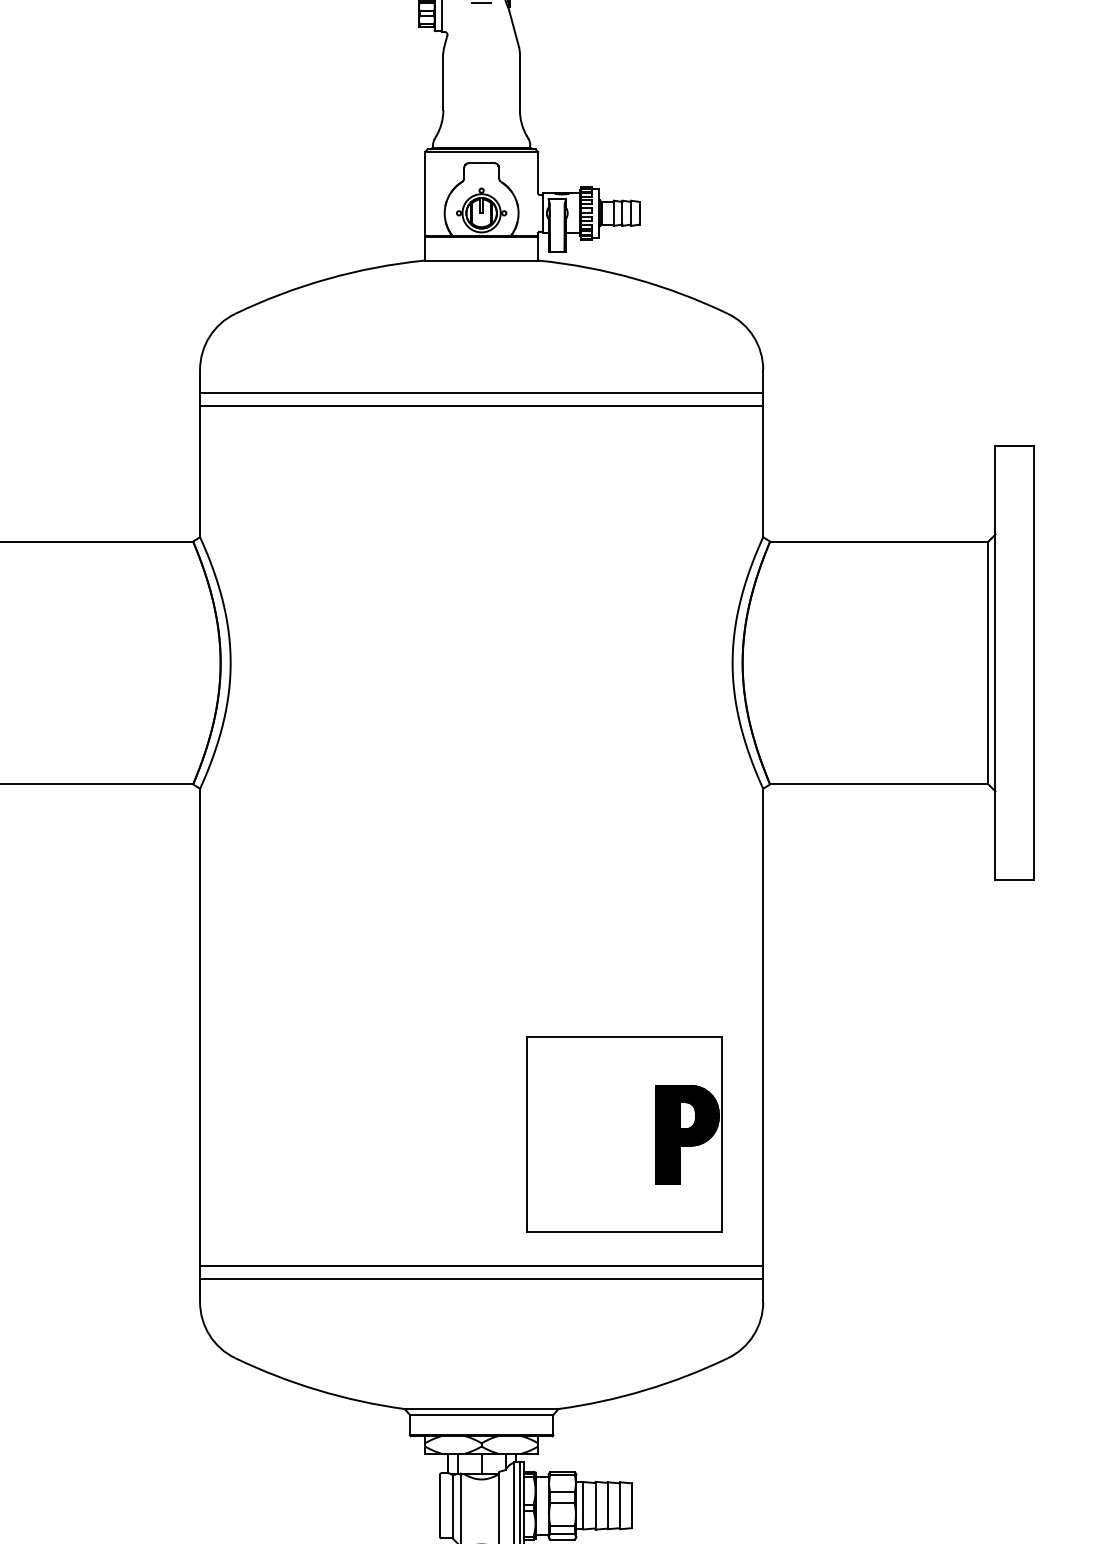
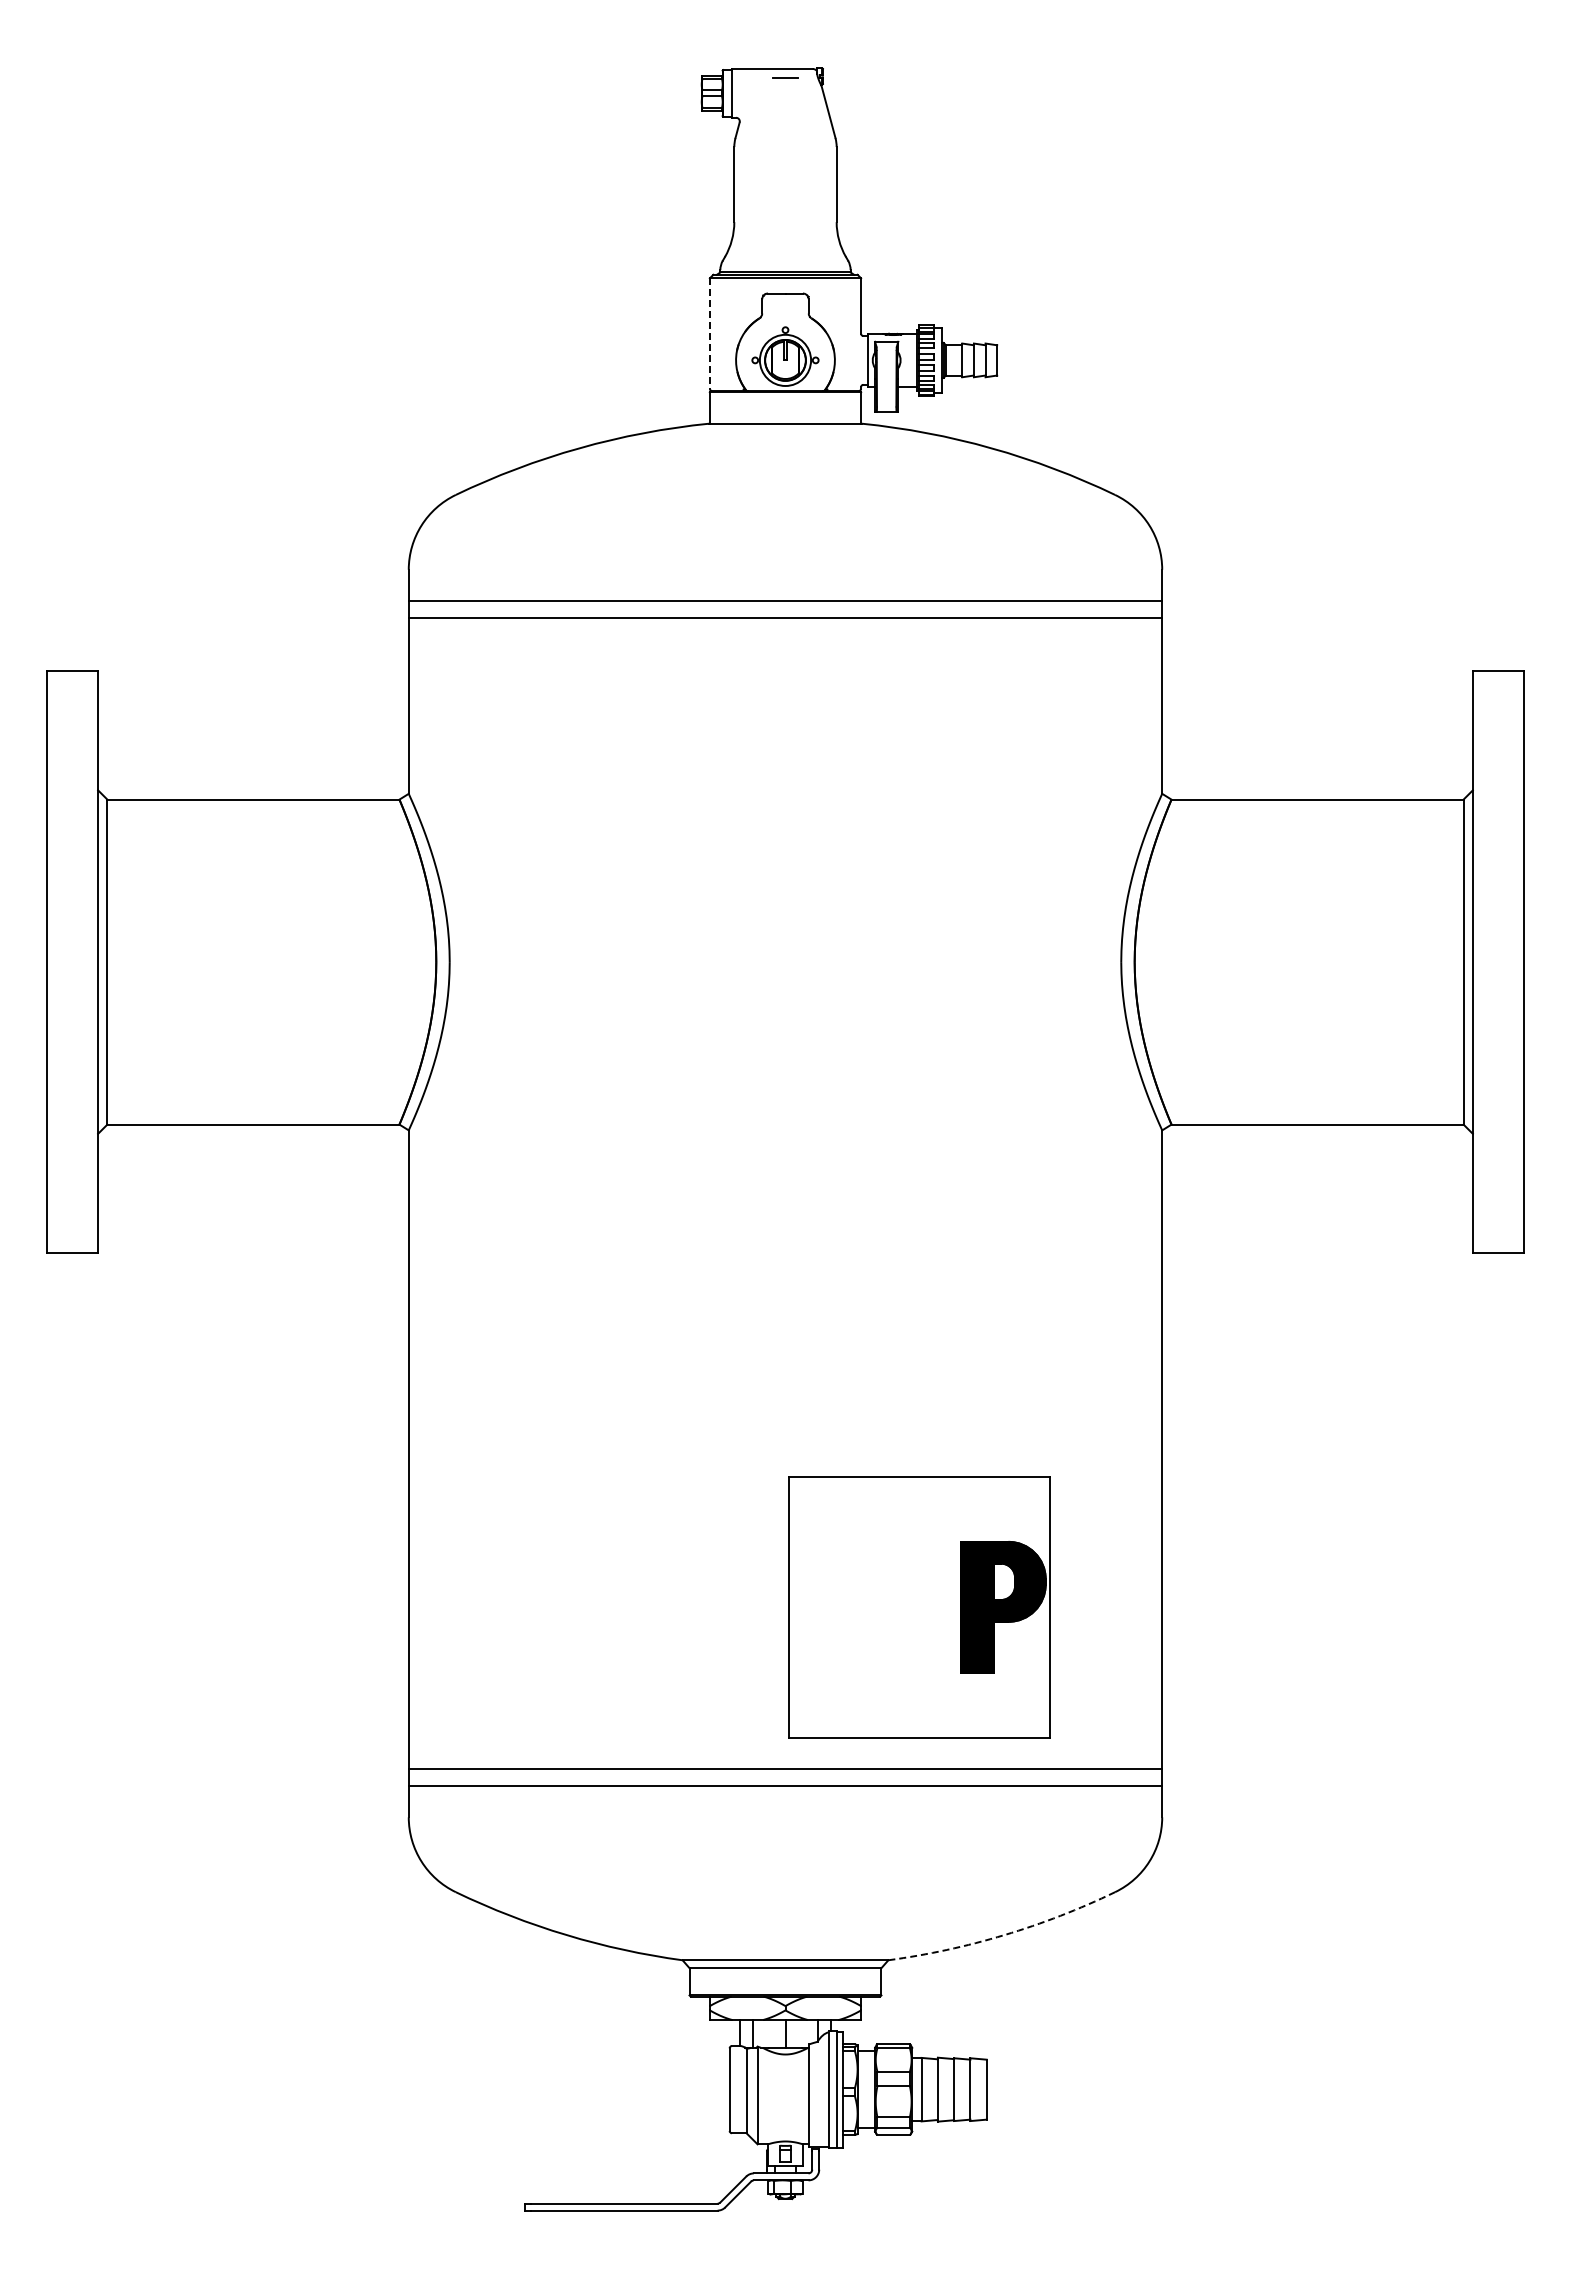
line: (424, 193) -> (709, 334), solid -> dashed
part: (624, 1134) -> (919, 1607), moved
arc: (645, 1390) -> (1004, 1935), solid -> dashed

